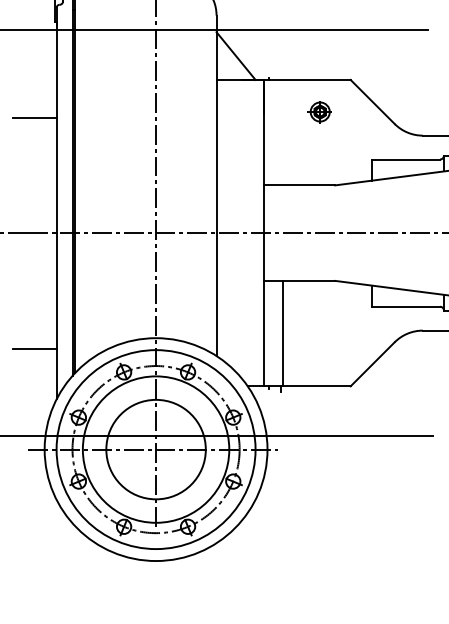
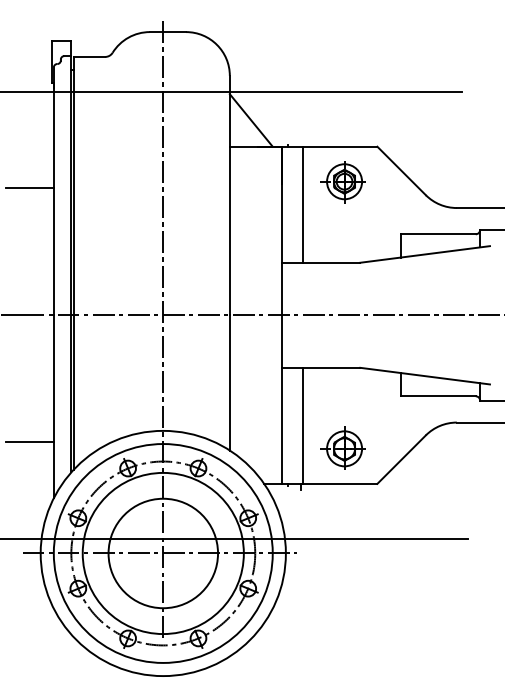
part: (318, 112) -> (342, 182), size x1.67
line: (283, 132) -> (303, 204), added
part: (318, 353) -> (342, 447), added

